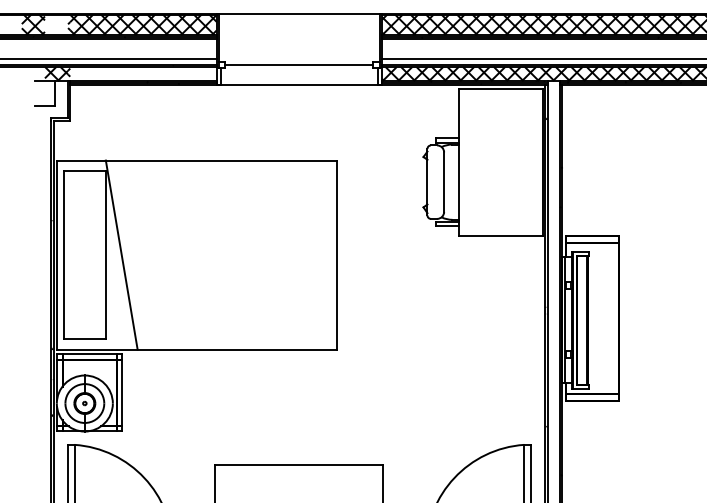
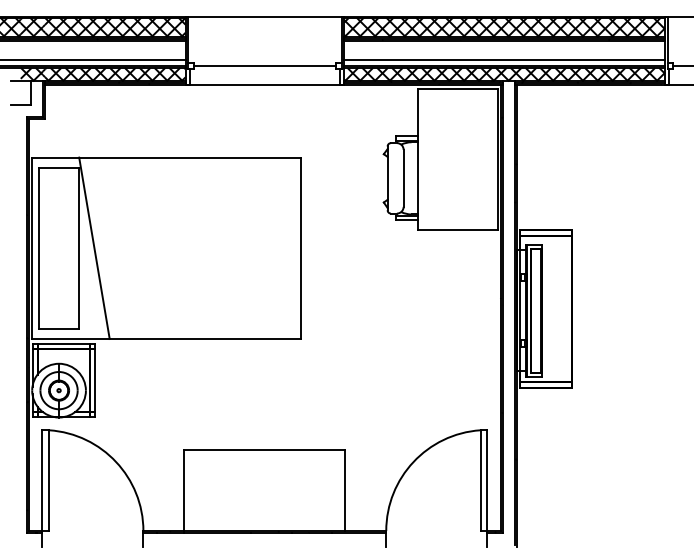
hatch: (56, 24) -> (31, 27), added
hatch: (143, 73) -> (115, 74), added

